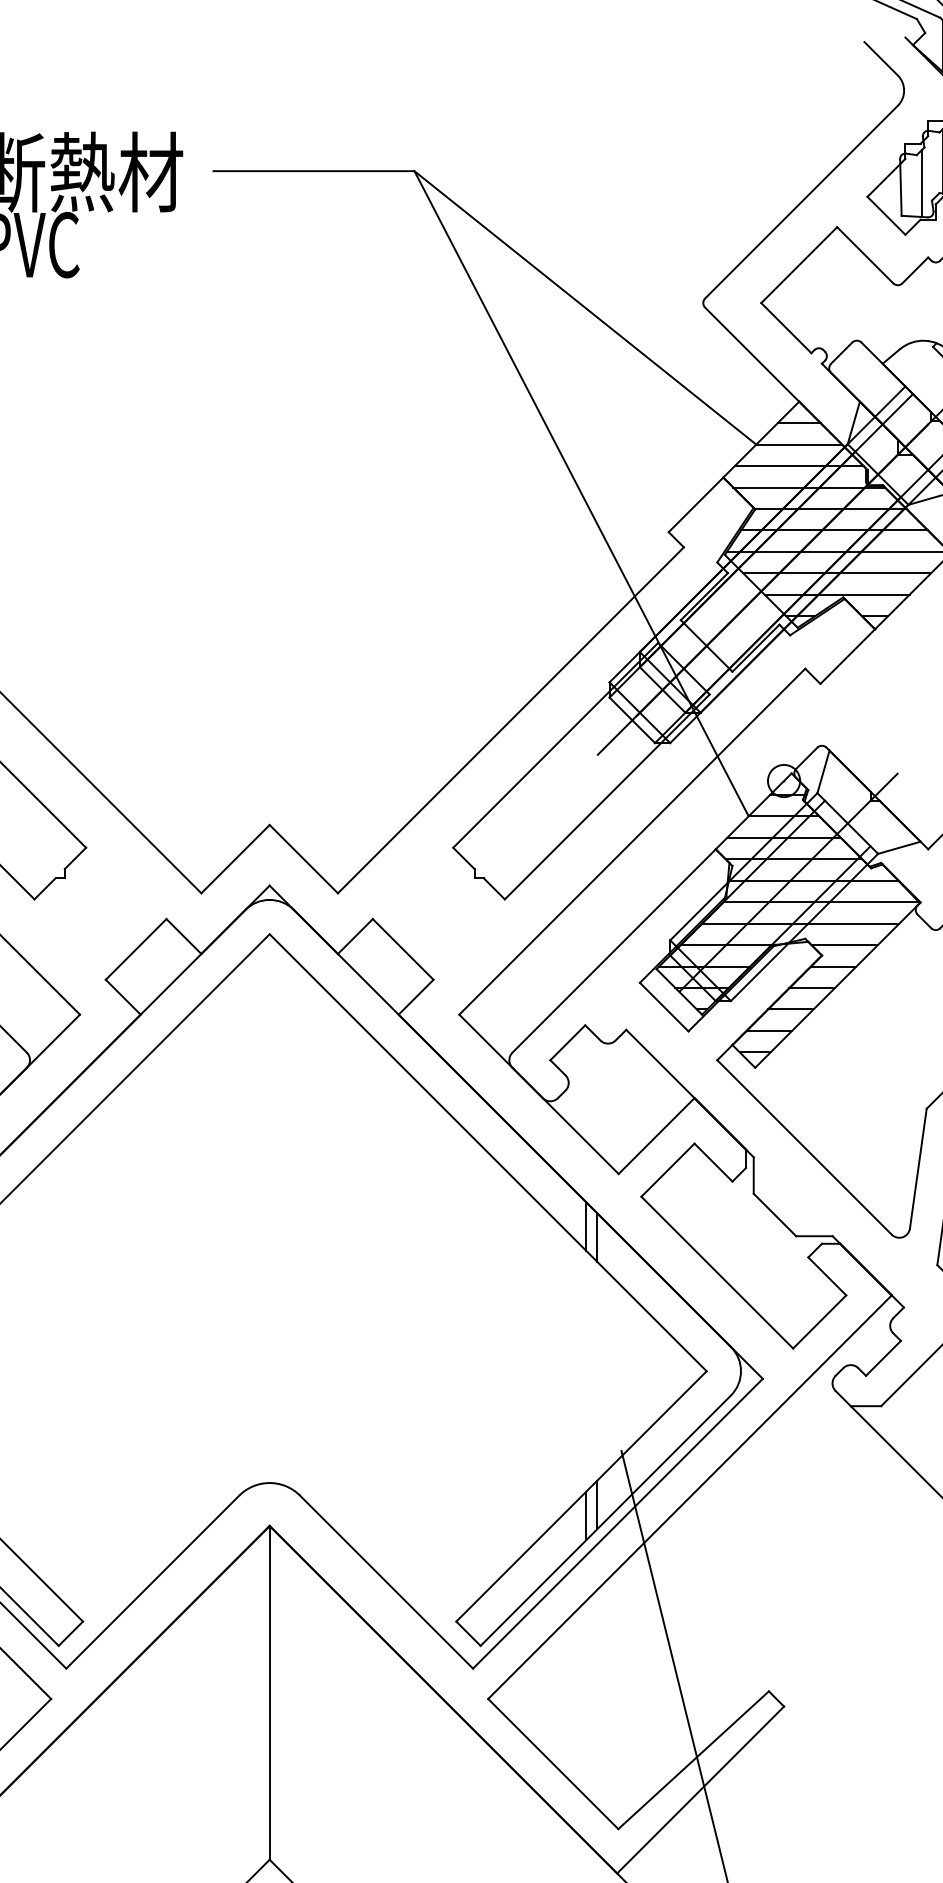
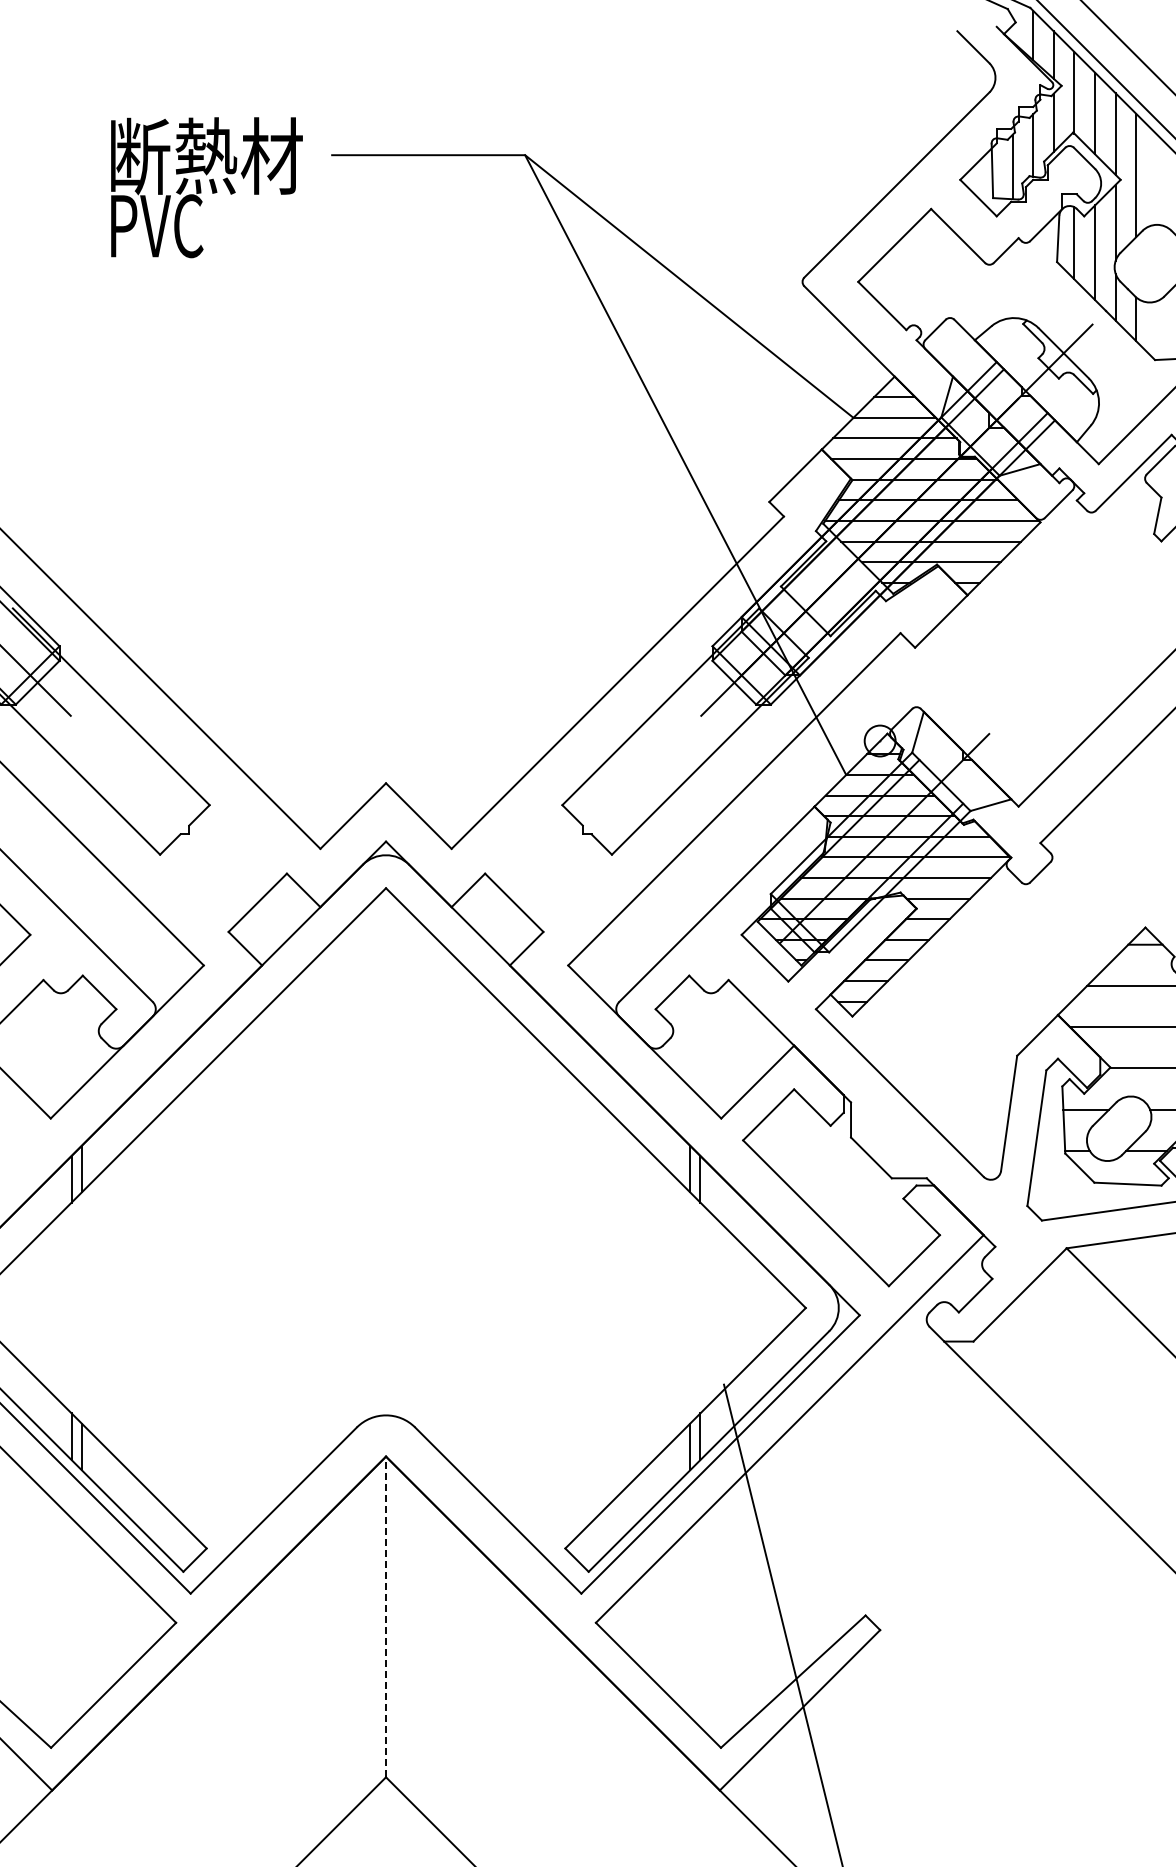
line: (270, 1692) -> (386, 1616), solid -> dashed

